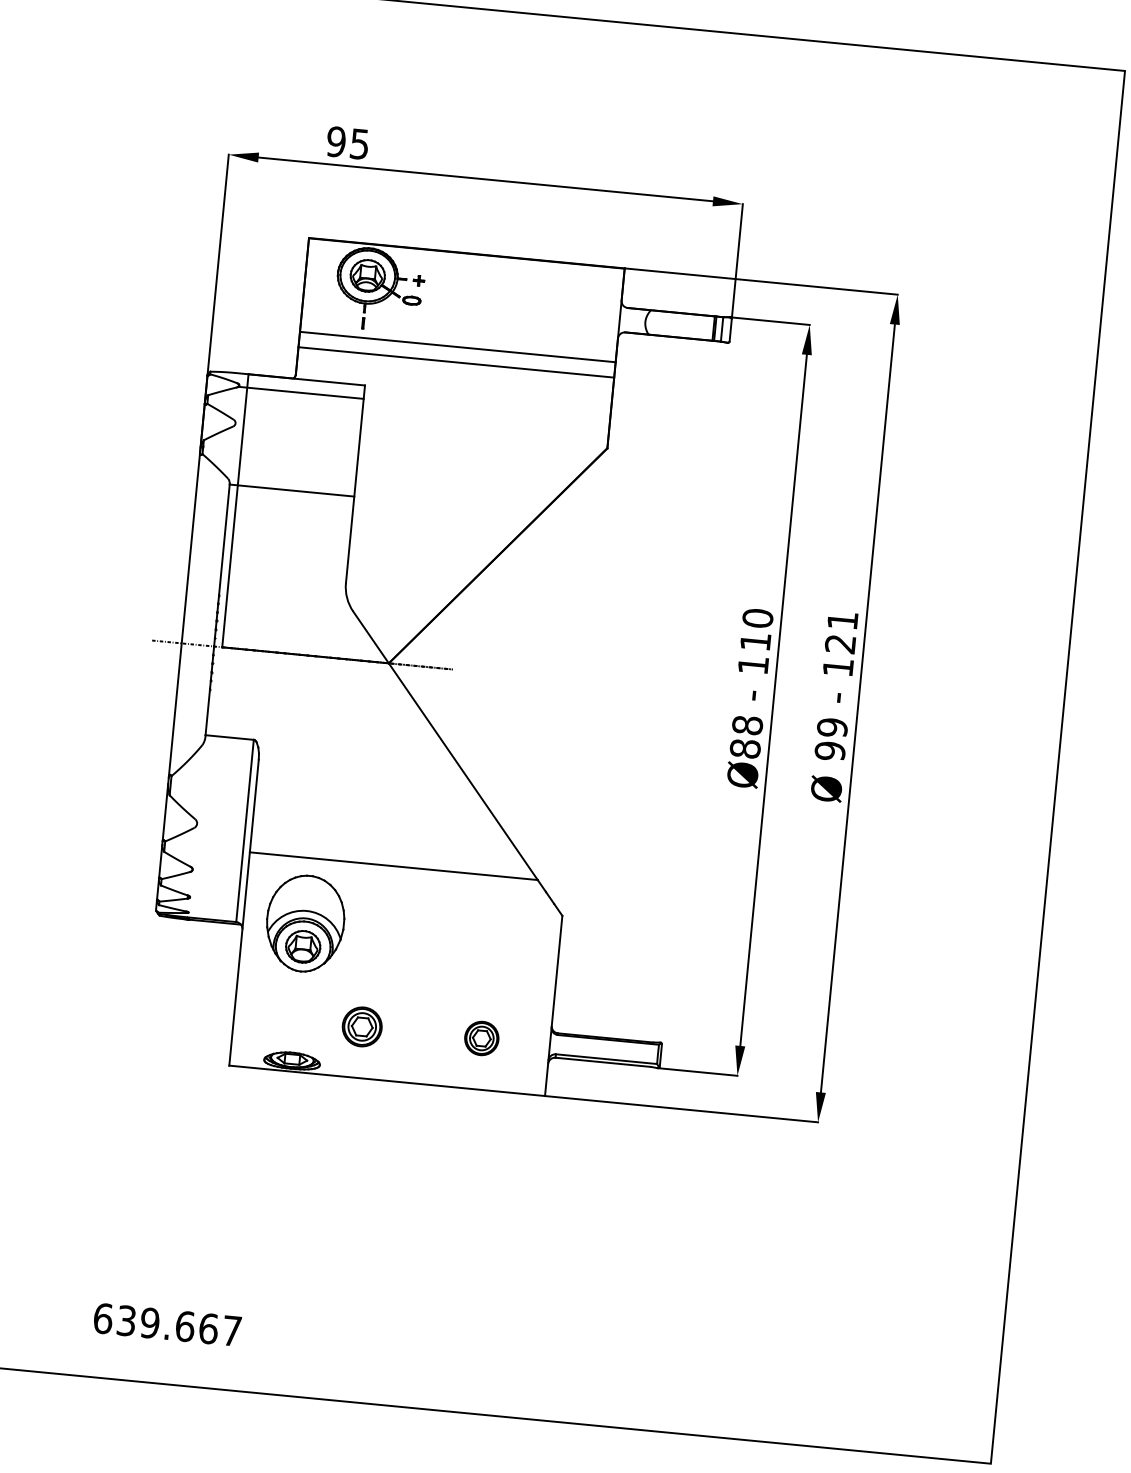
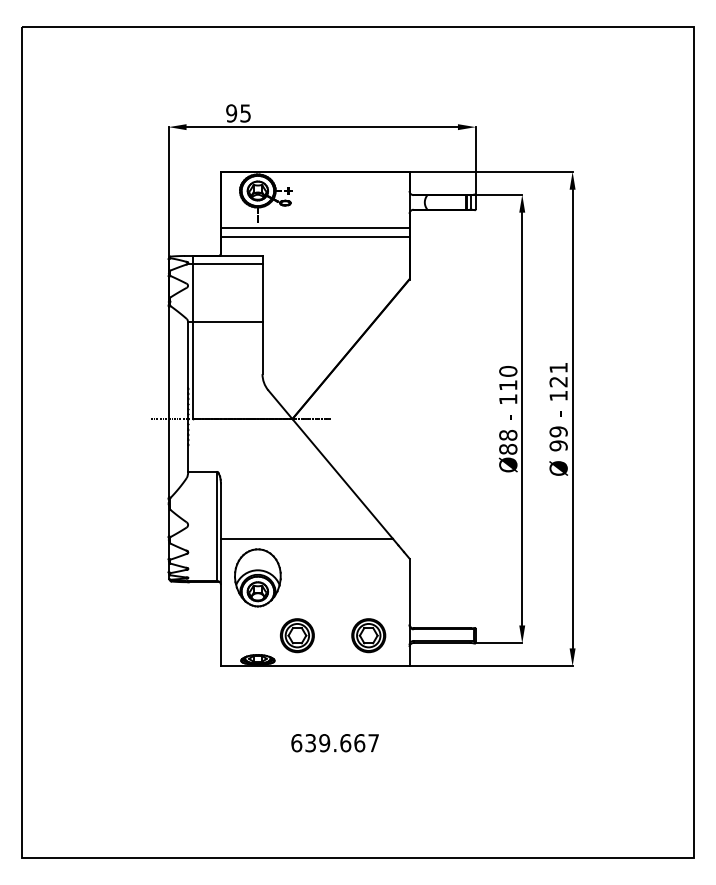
part: (362, 1026) -> (297, 635), size x1.43
part: (481, 1037) -> (368, 635), size x1.67
text: (166, 1325) -> (334, 743), moved

